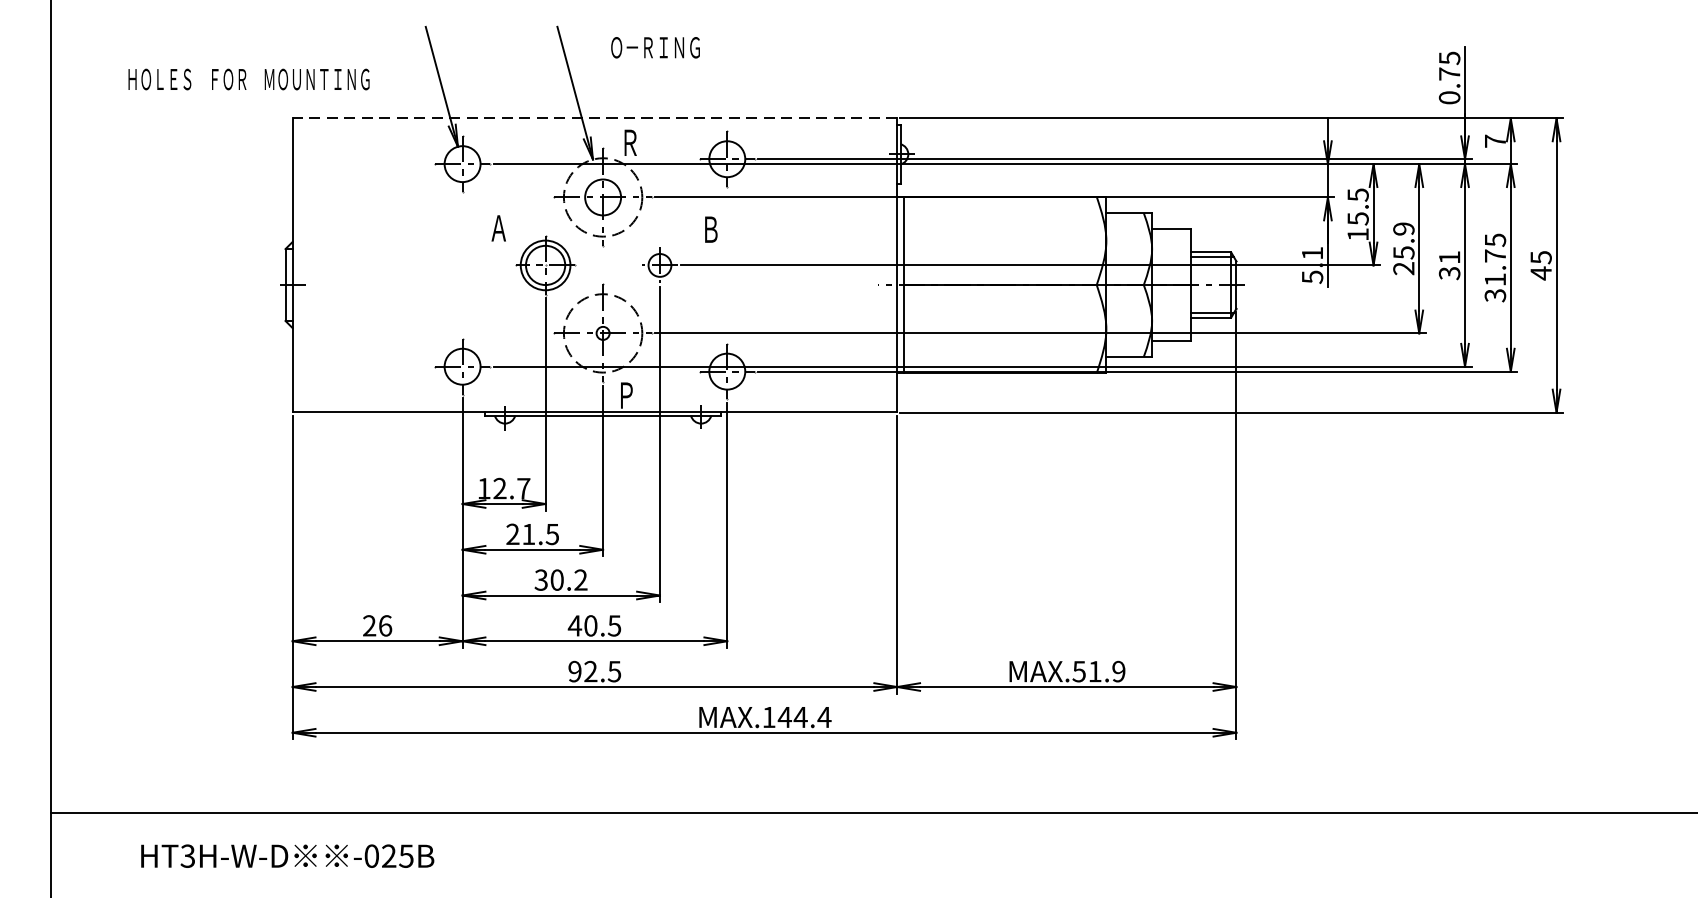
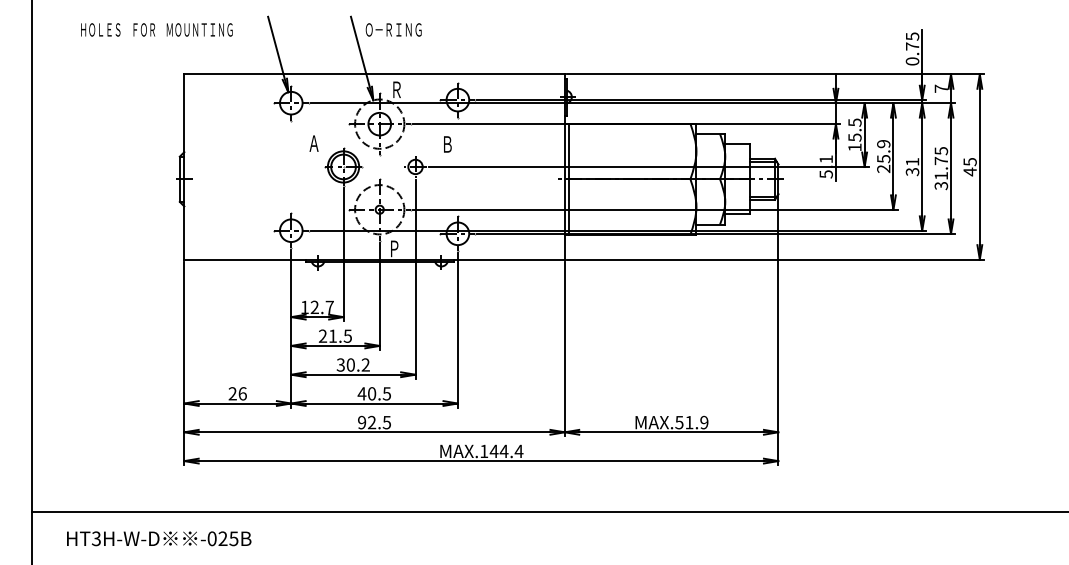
text: (655, 47) -> (393, 29), moved
text: (248, 78) -> (156, 29), moved
line: (594, 118) -> (374, 74), dashed -> solid
text: (288, 855) -> (159, 538), moved

